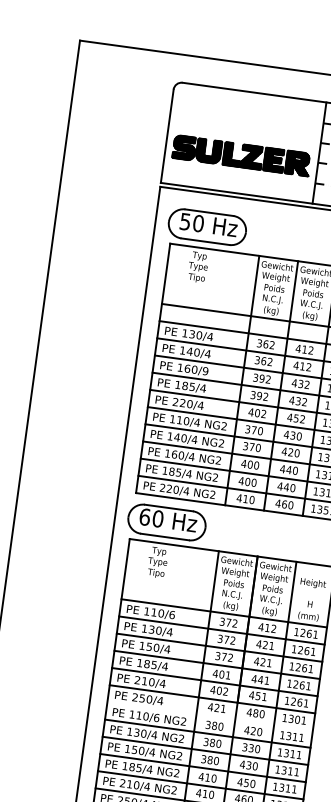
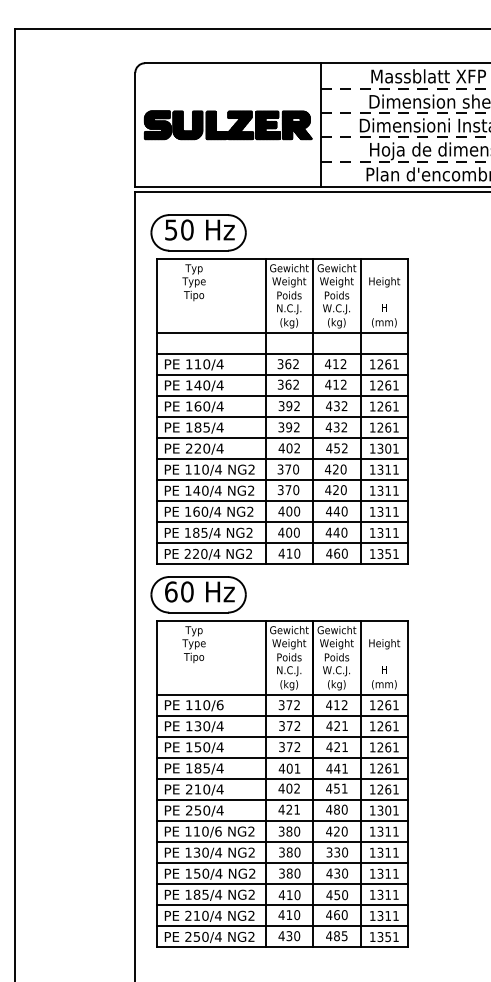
part: (241, 155) -> (227, 125), moved
text: (191, 334) -> (197, 364), 130/4 -> 110/4
text: (205, 371) -> (219, 406), 160/9 -> 160/4
text: (292, 435) -> (335, 469), 430 -> 420
line: (210, 716) -> (282, 821), added

